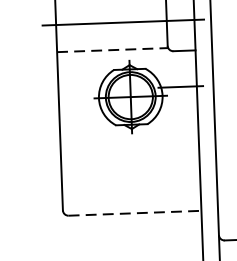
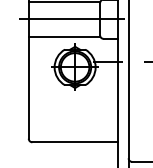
line: (112, 49) -> (64, 36), dashed -> solid
line: (135, 213) -> (75, 142), dashed -> solid

